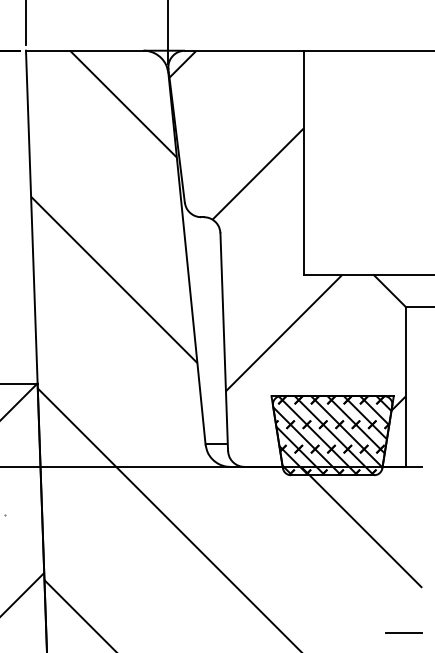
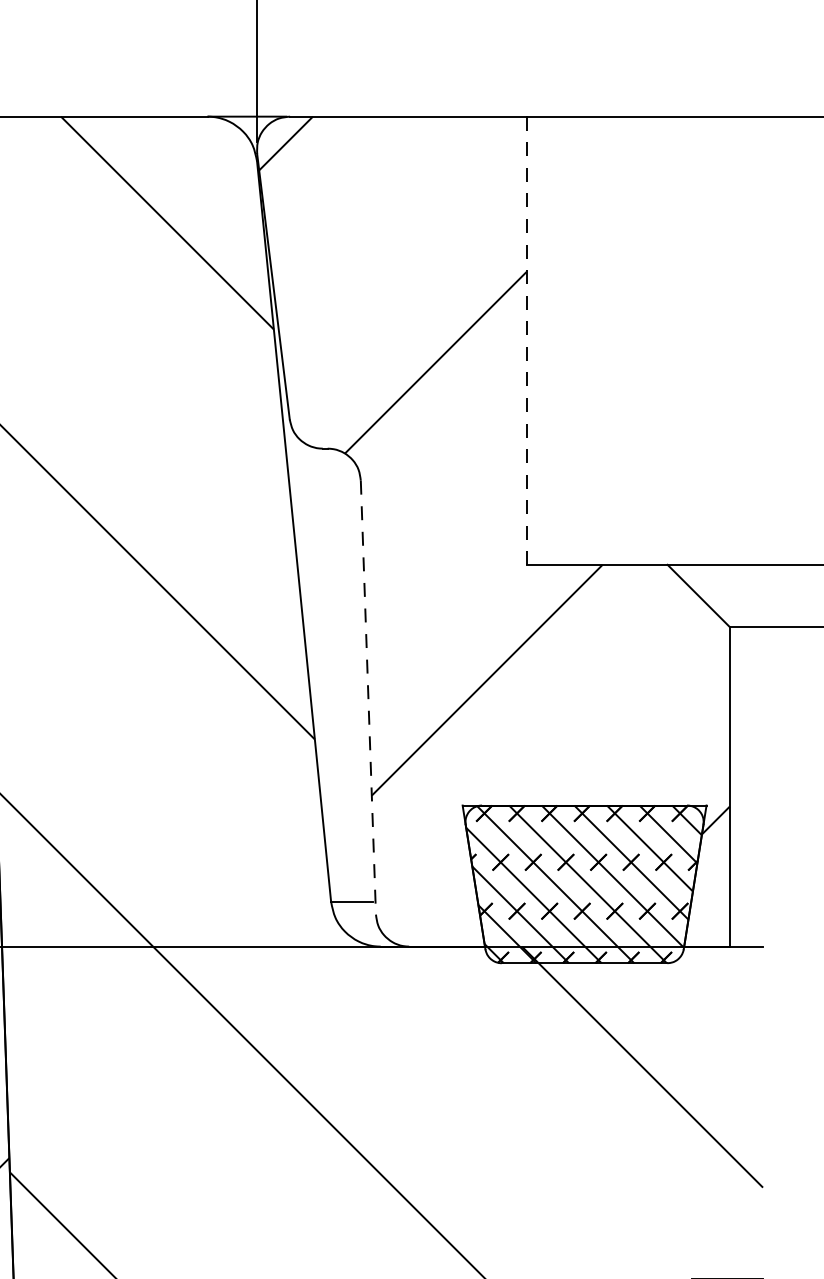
line: (303, 163) -> (526, 341), solid -> dashed
line: (224, 342) -> (368, 698), solid -> dashed

